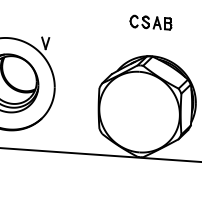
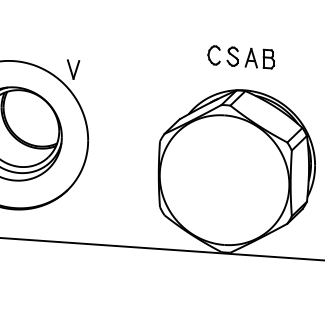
part: (150, 22) -> (240, 56), moved

